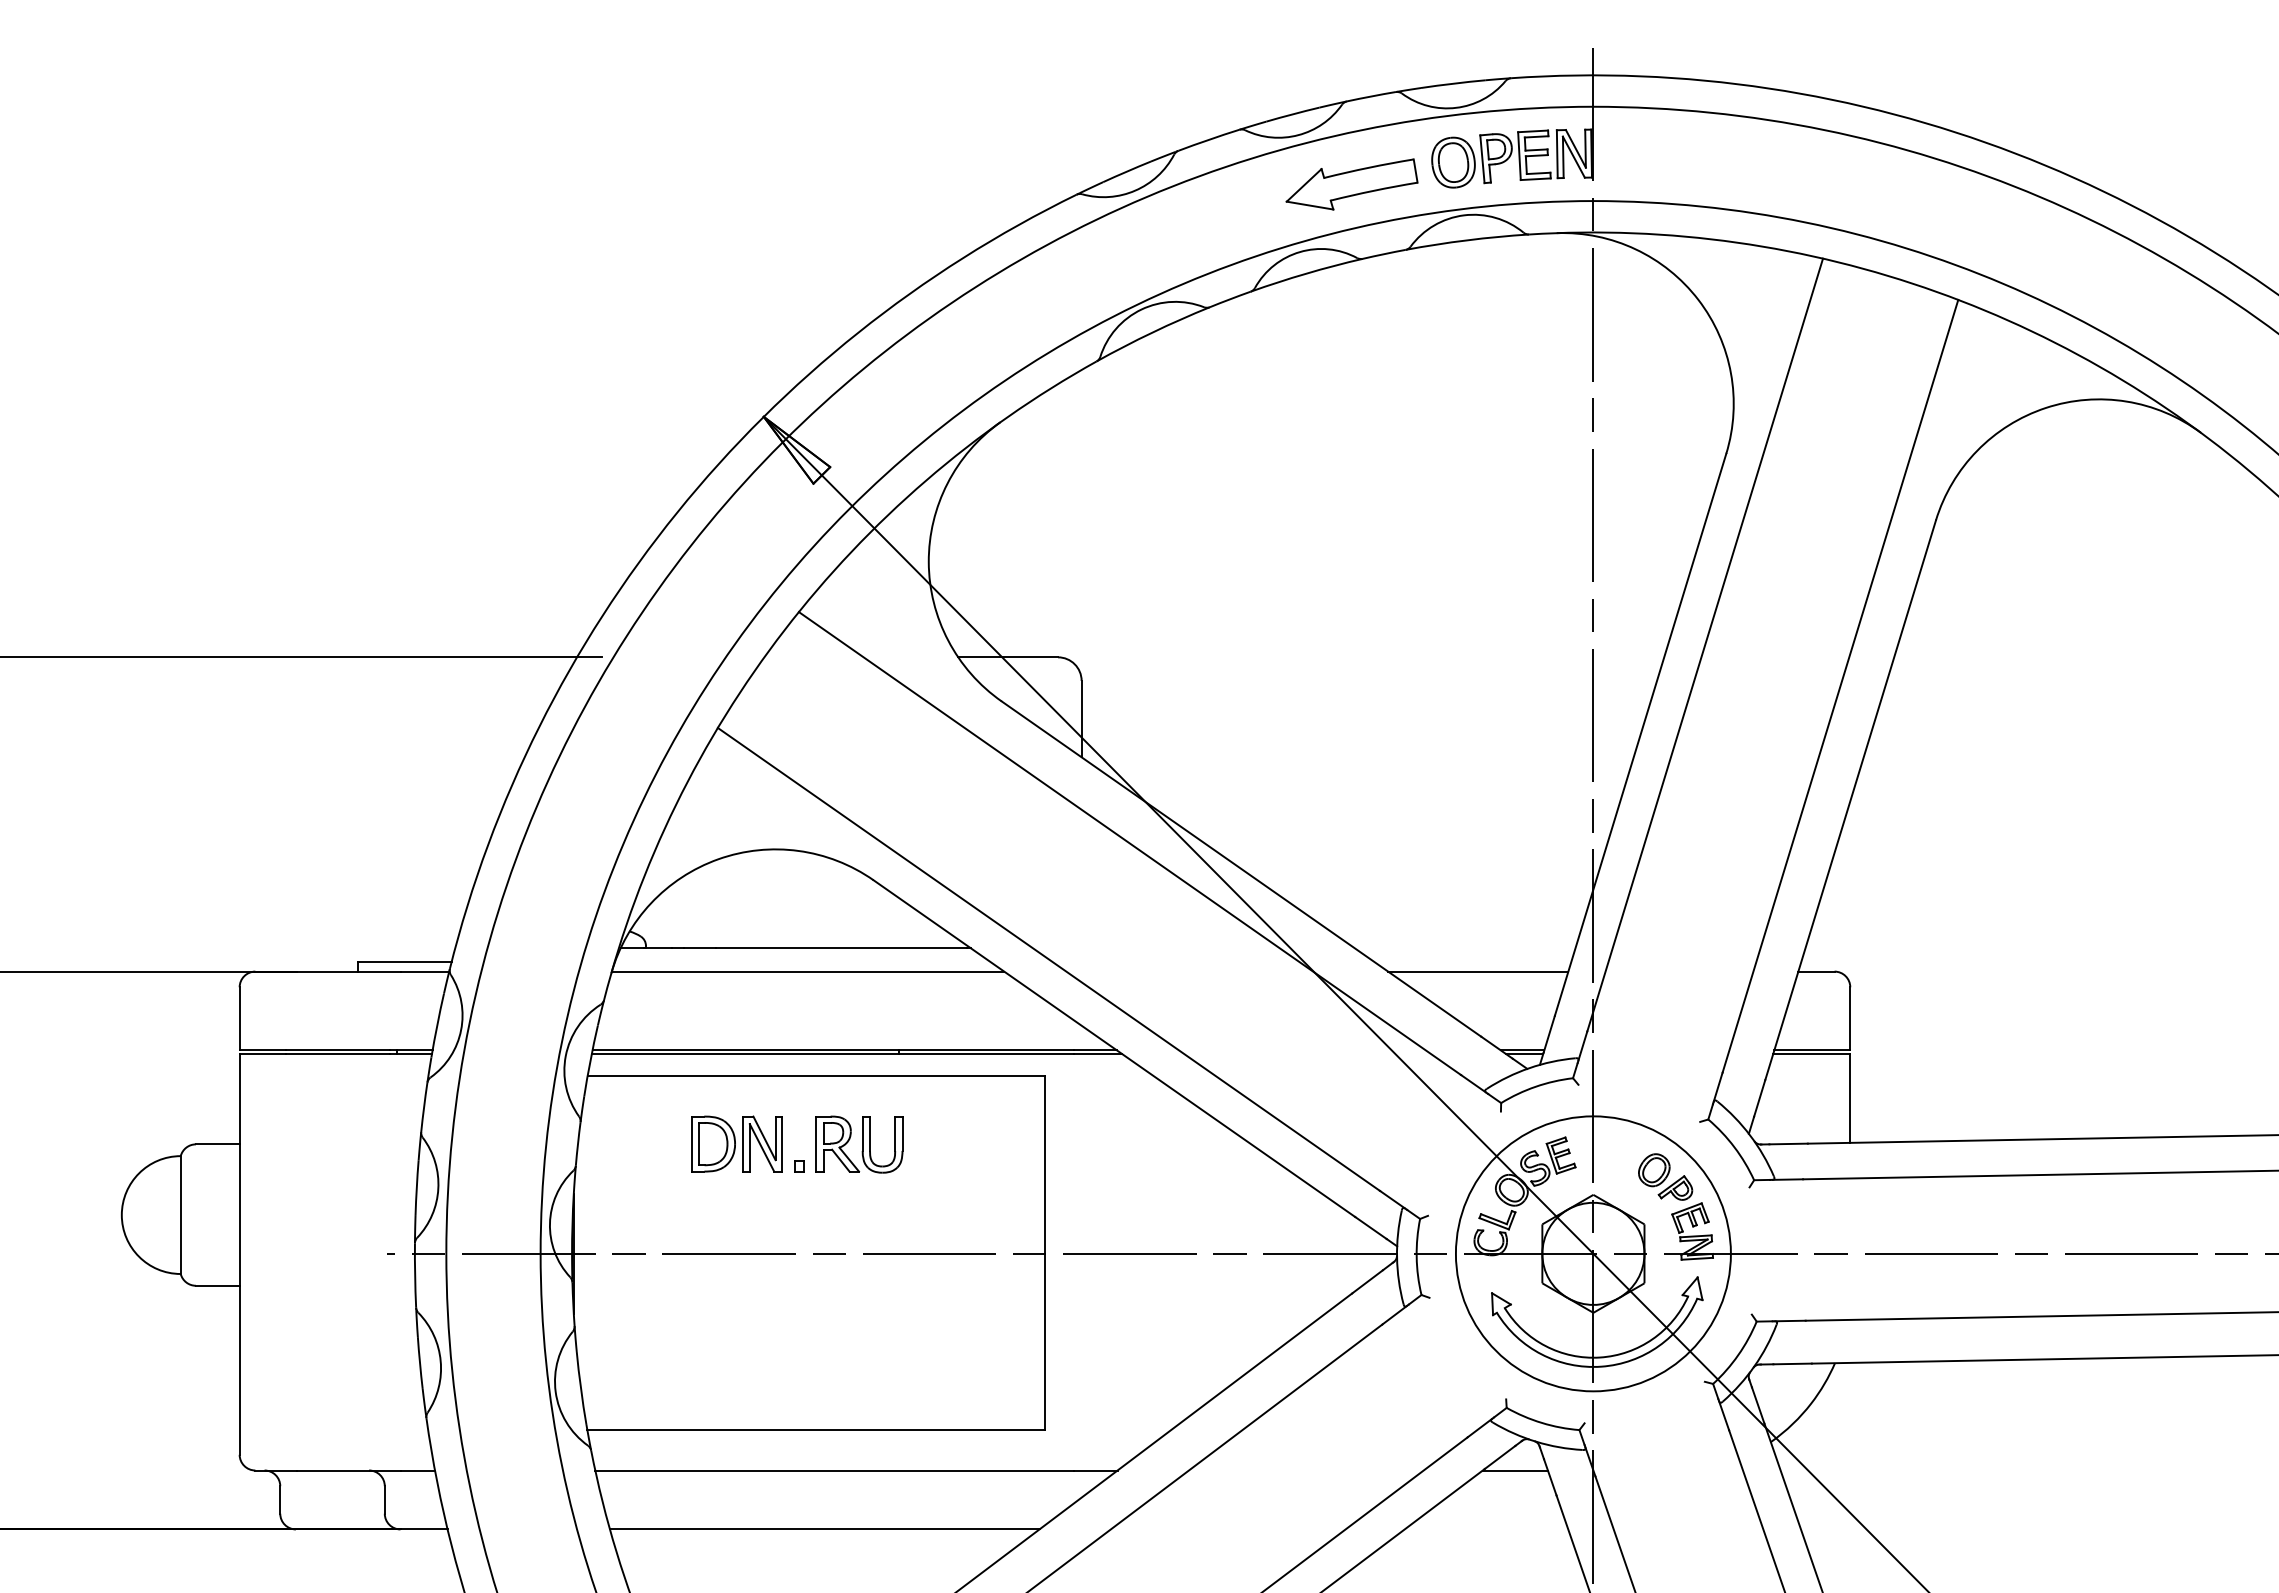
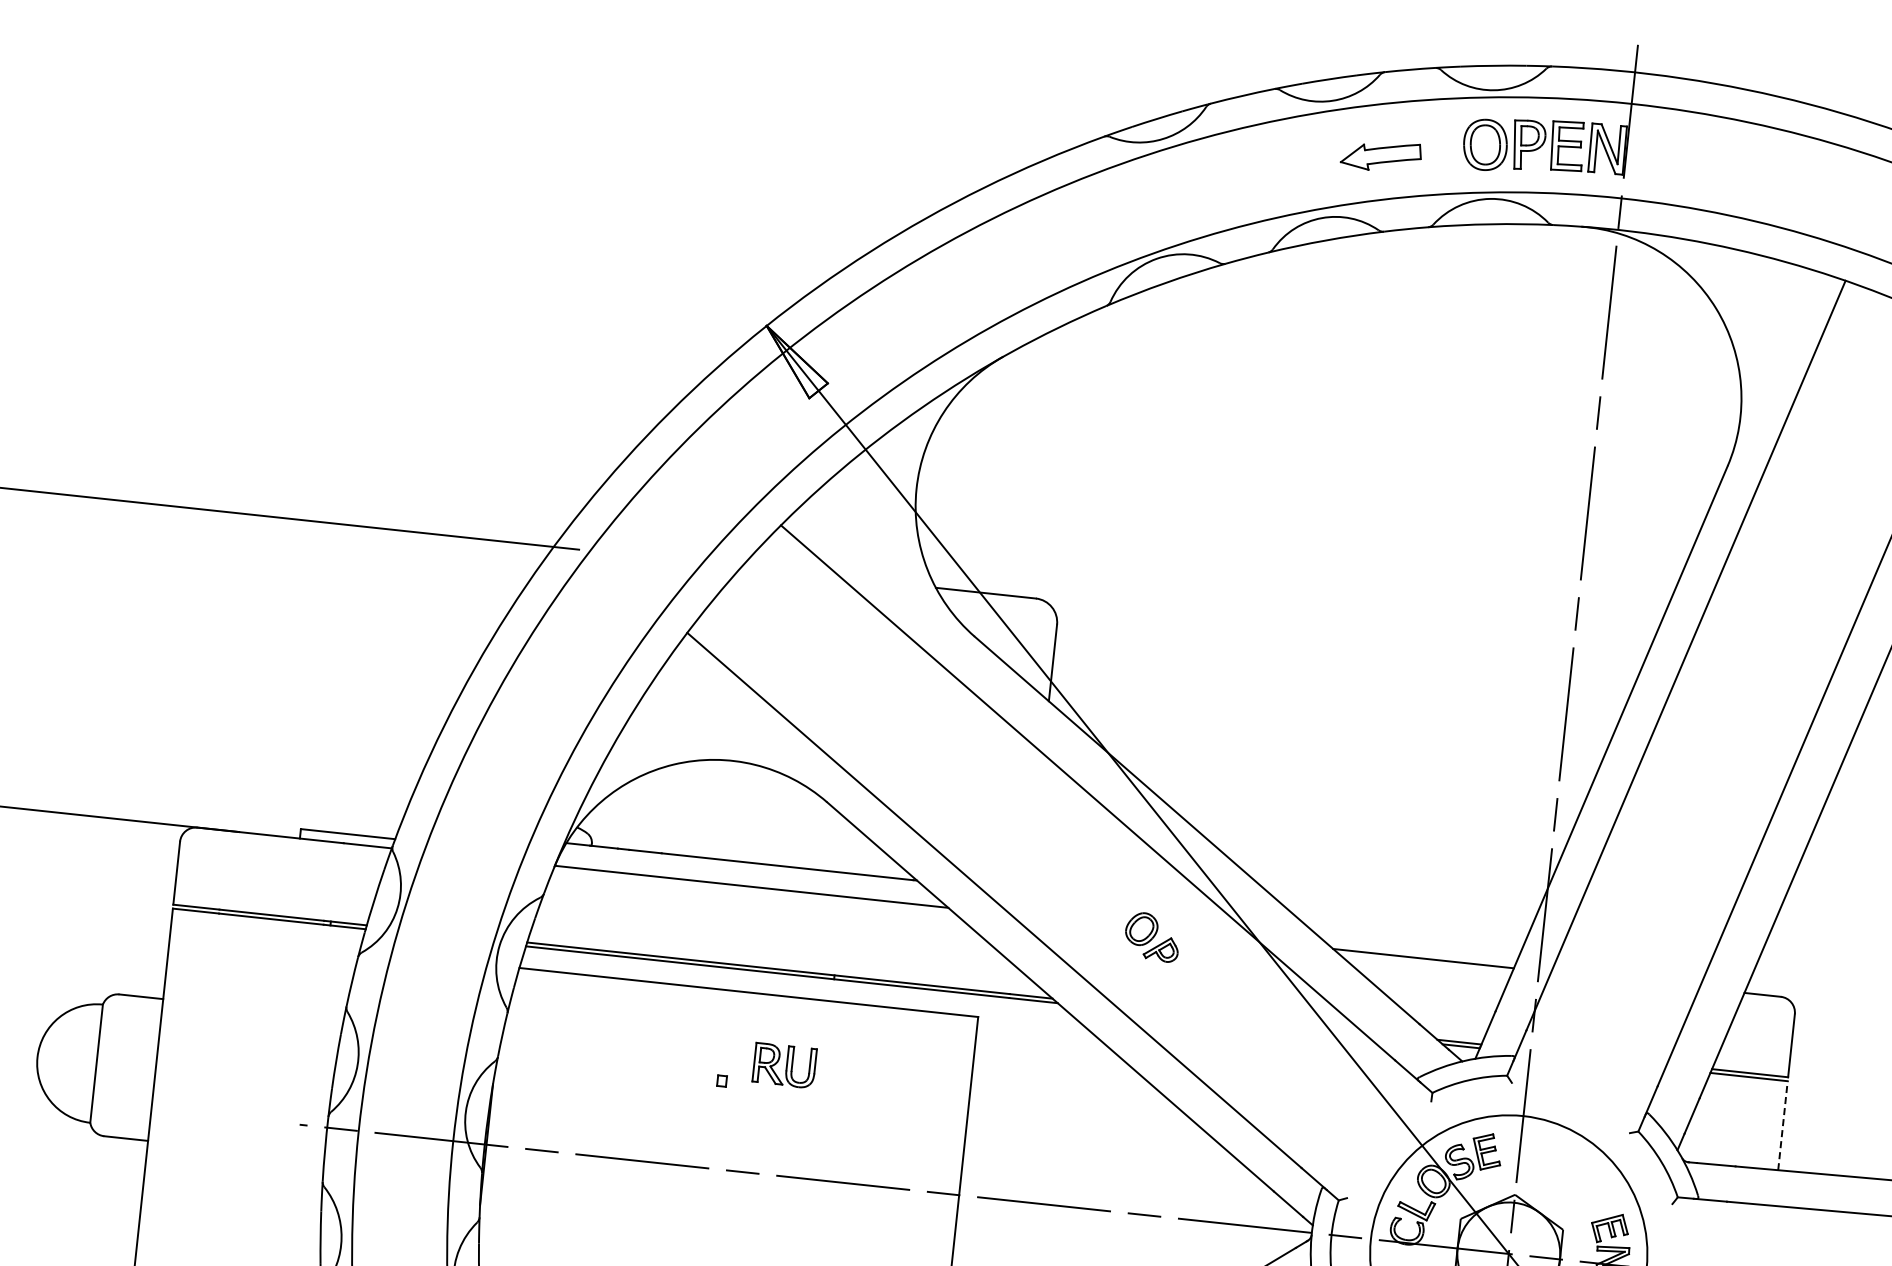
part: (1351, 184) -> (1380, 155), size x0.6
line: (1850, 1097) -> (1783, 1124), solid -> dashed
part: (736, 1143) -> (661, 1051), removed
part: (859, 1144) -> (784, 1065), size x0.7
part: (1665, 1176) -> (1152, 936), moved

